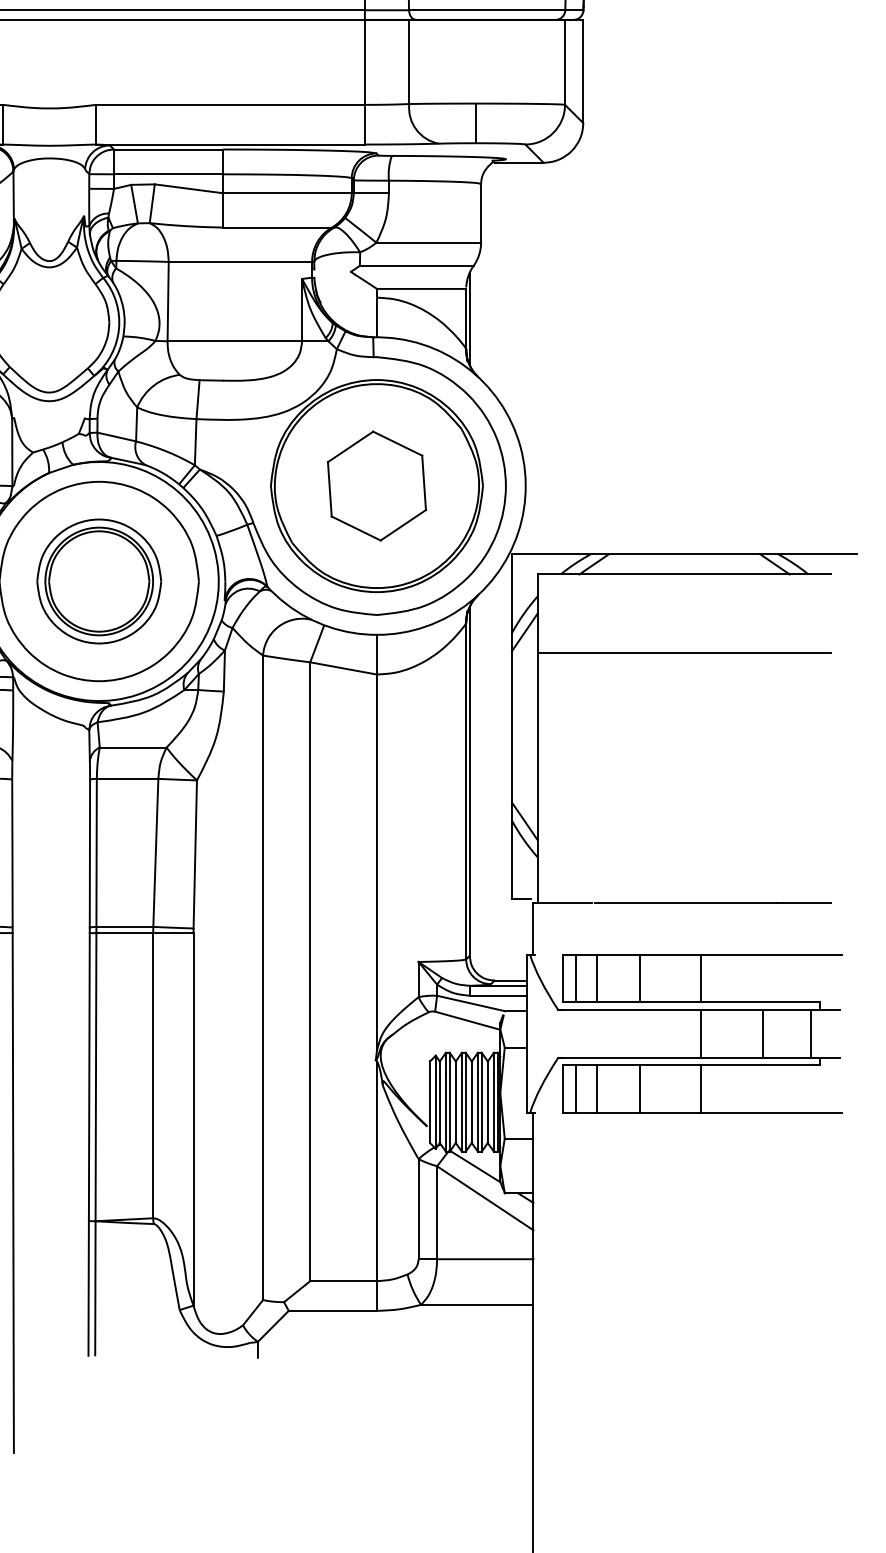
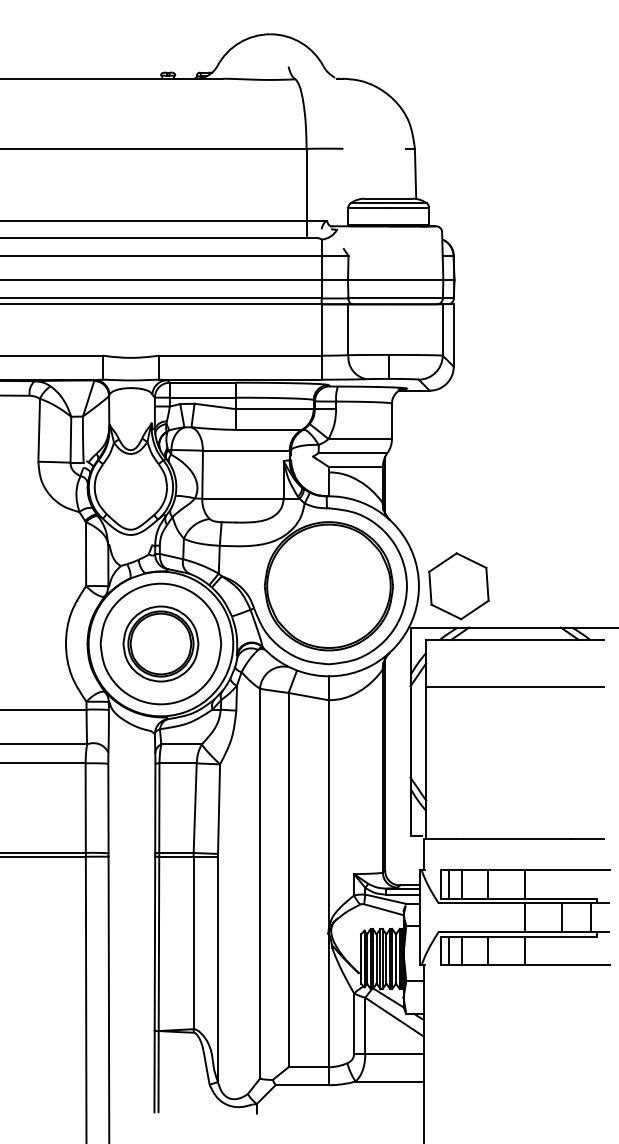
part: (376, 486) -> (458, 586), moved

